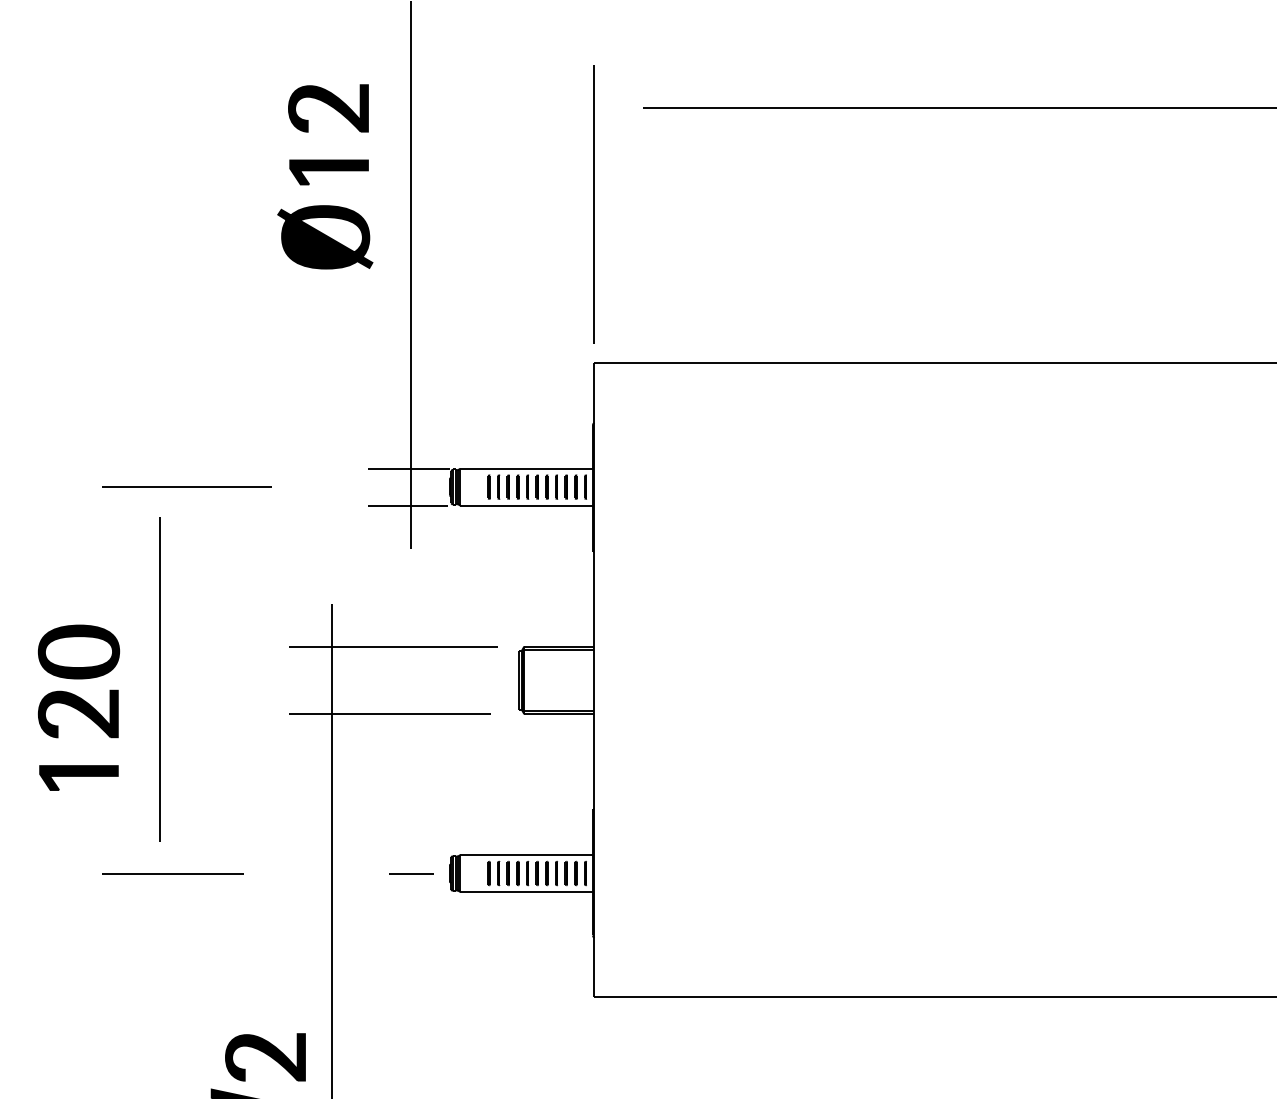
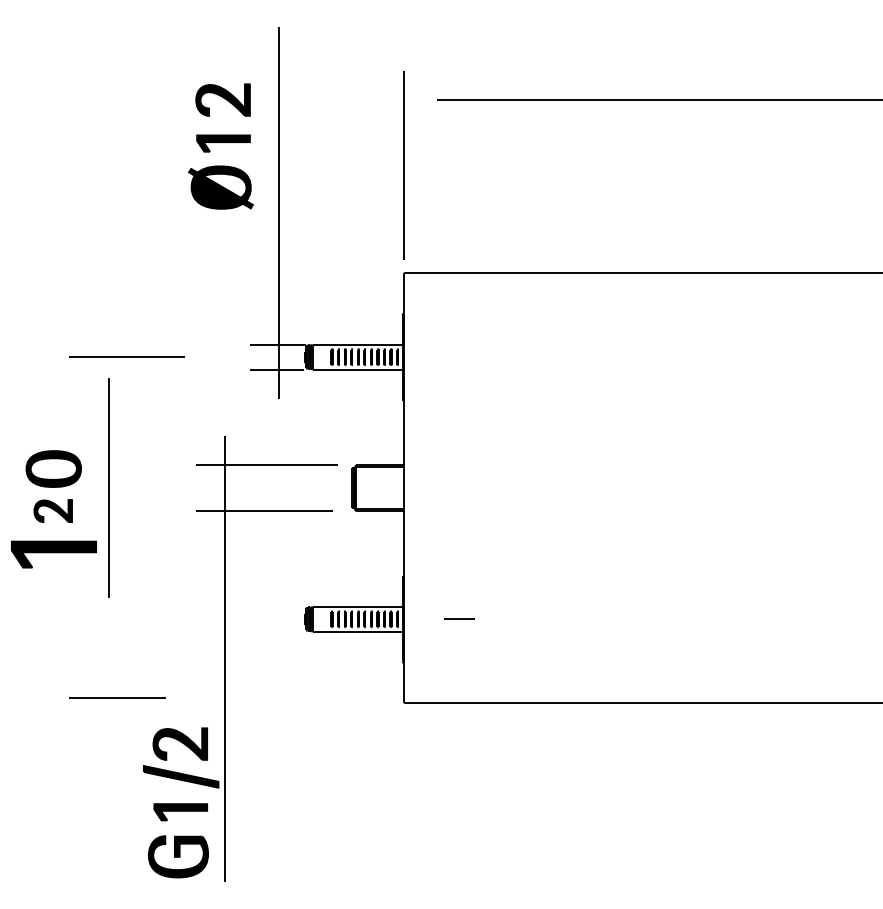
part: (77, 713) -> (52, 510), size x0.7
part: (78, 777) -> (53, 554), size x1.6
line: (172, 872) -> (117, 697), moved
line: (411, 872) -> (459, 618), moved

